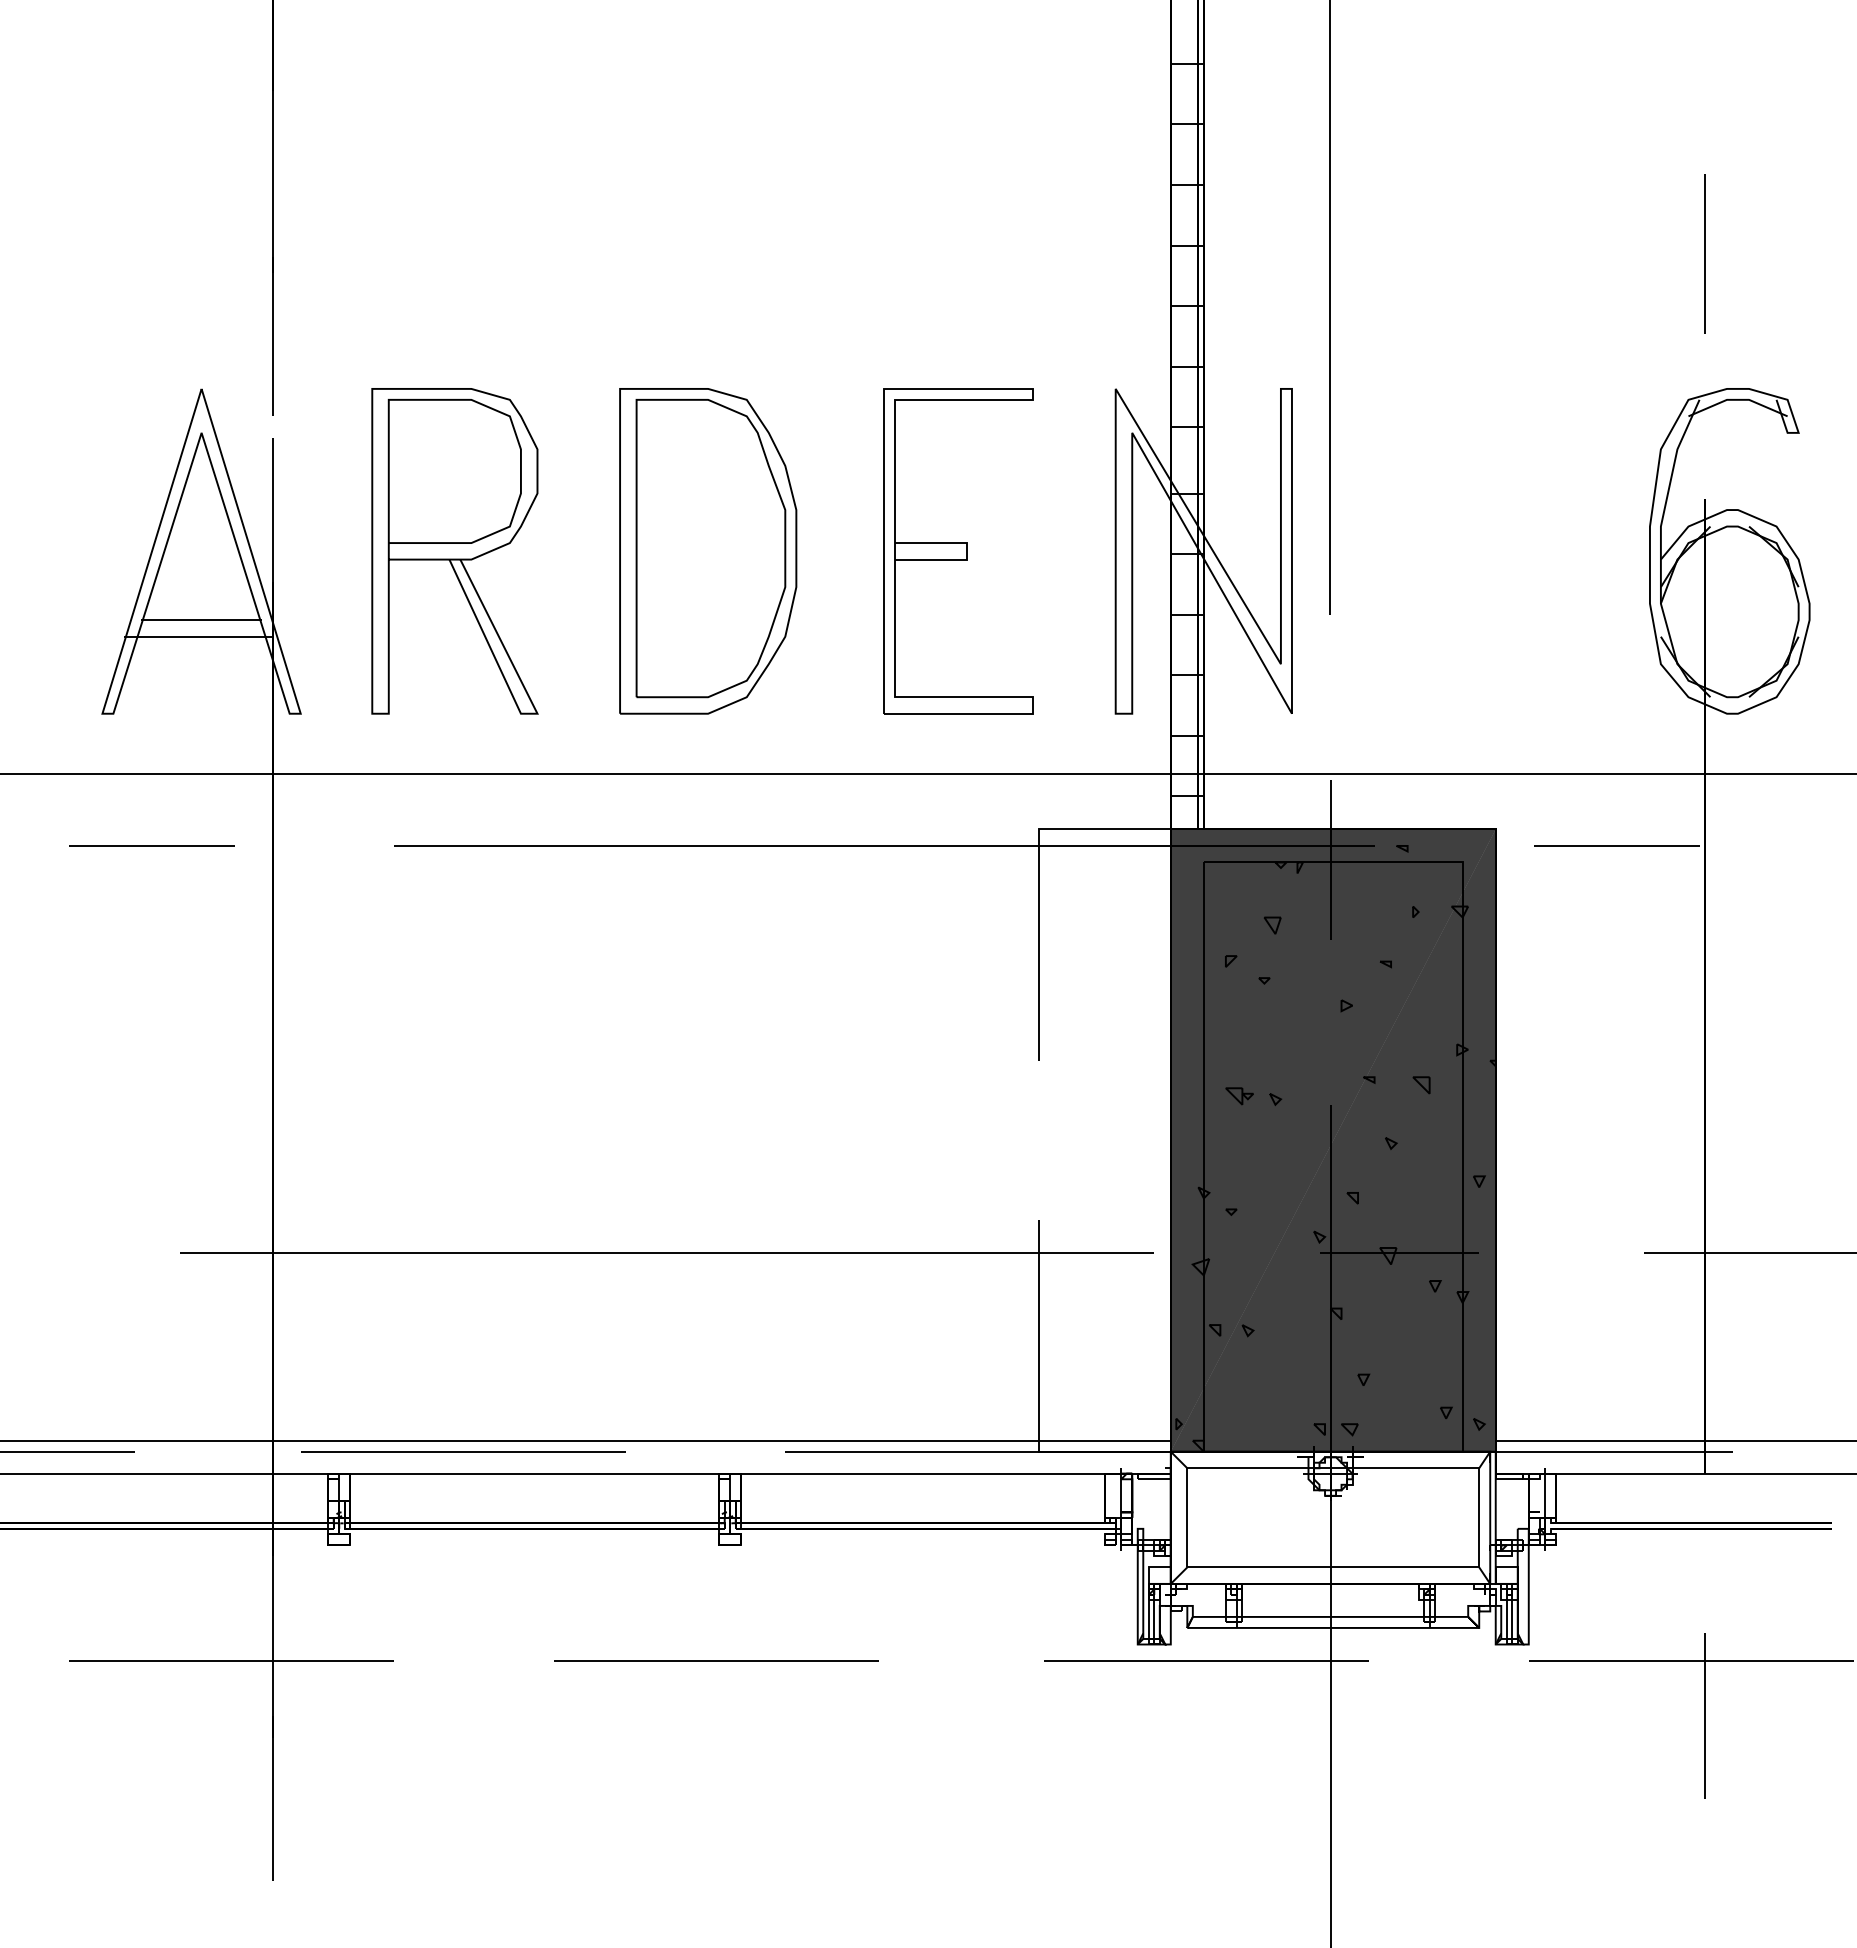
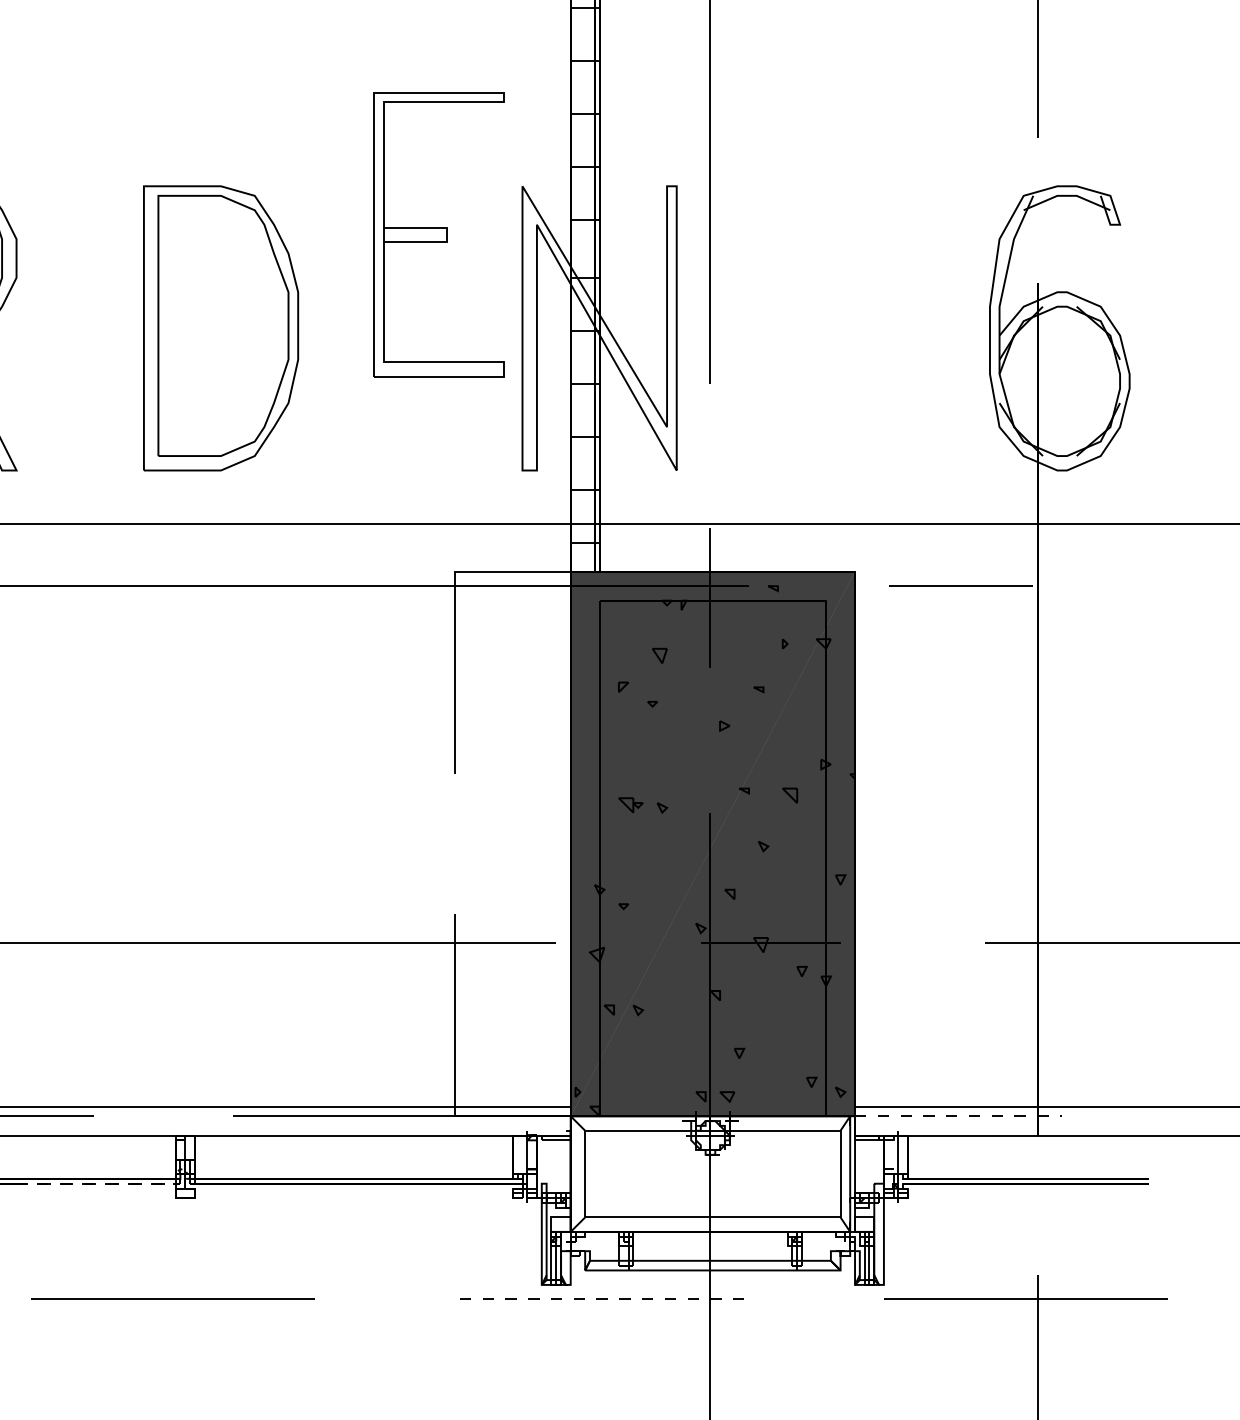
part: (708, 551) -> (221, 328), moved
part: (958, 551) -> (439, 234), moved
line: (1614, 1451) -> (958, 1116), solid -> dashed
line: (724, 1528) -> (180, 1183), solid -> dashed
line: (1207, 1661) -> (602, 1299), solid -> dashed

